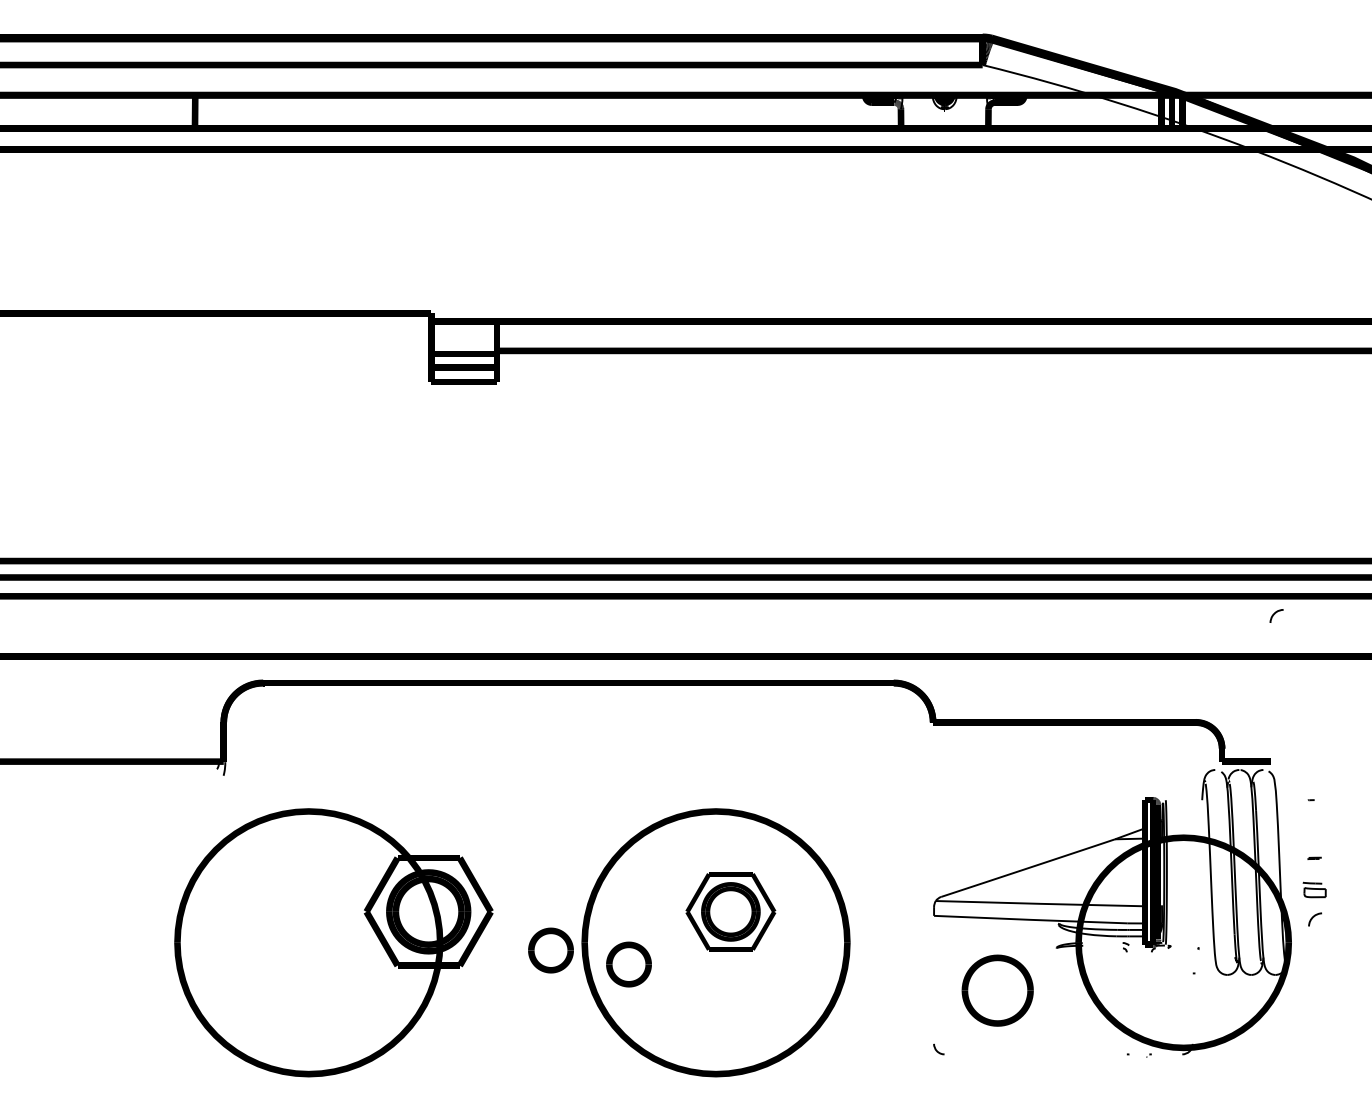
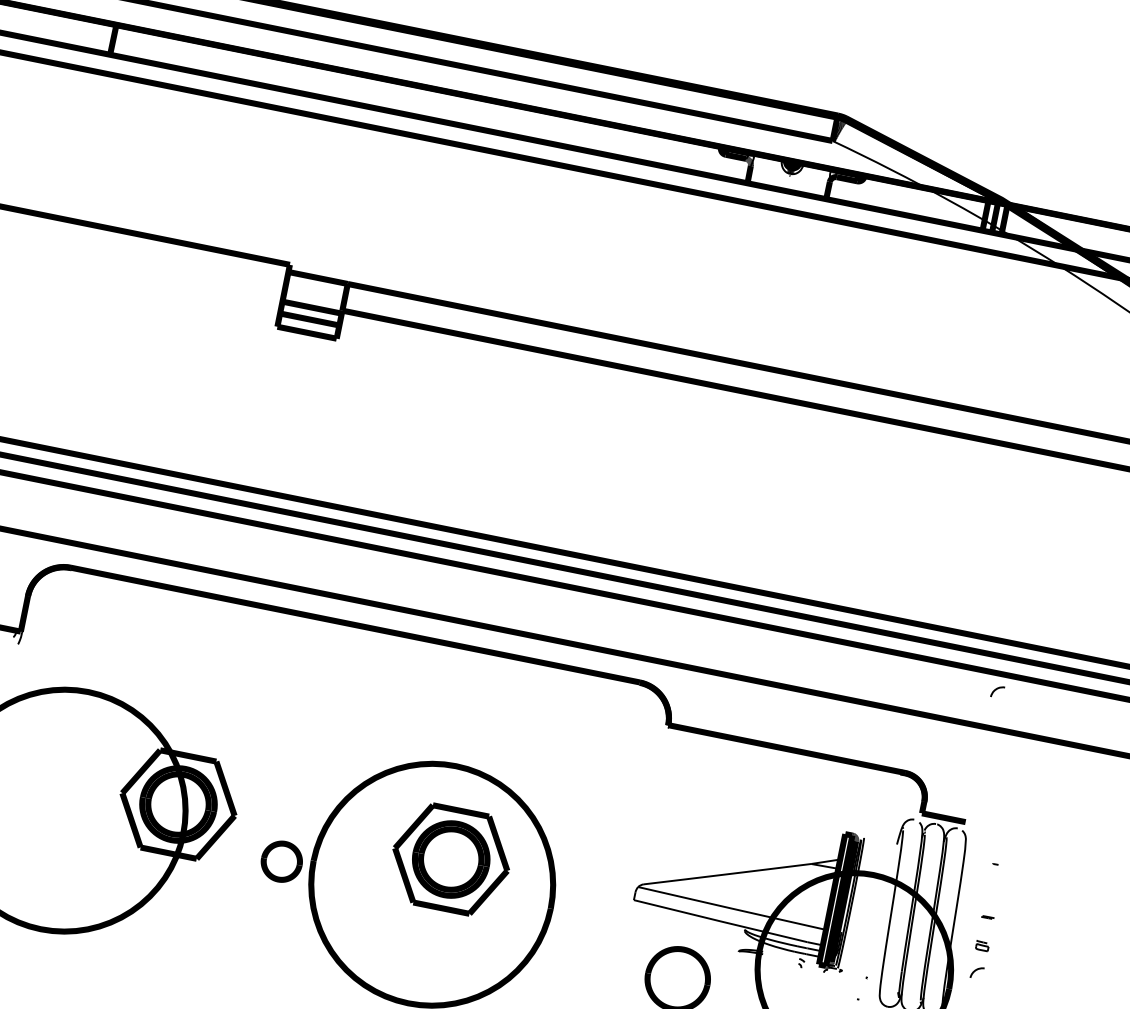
part: (1314, 889) -> (982, 945), size x0.62
part: (730, 911) -> (450, 859), size x1.43
part: (628, 964) -> (349, 888), removed

